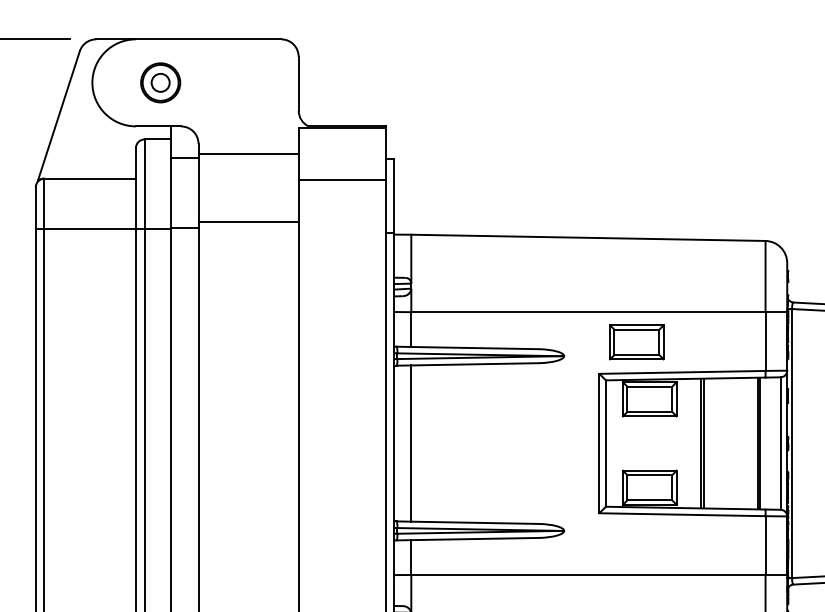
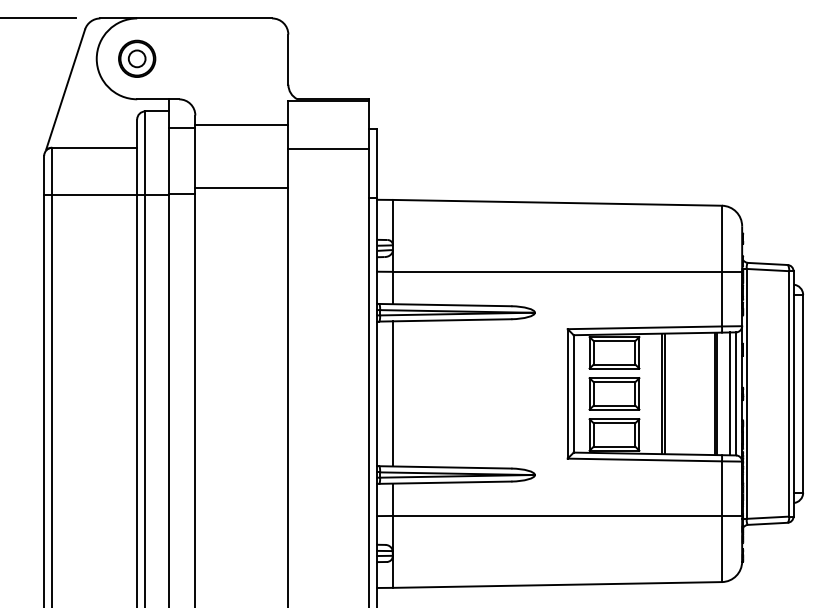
part: (161, 82) -> (137, 58), moved
part: (636, 341) -> (614, 393), moved
line: (773, 443) -> (729, 393), added

